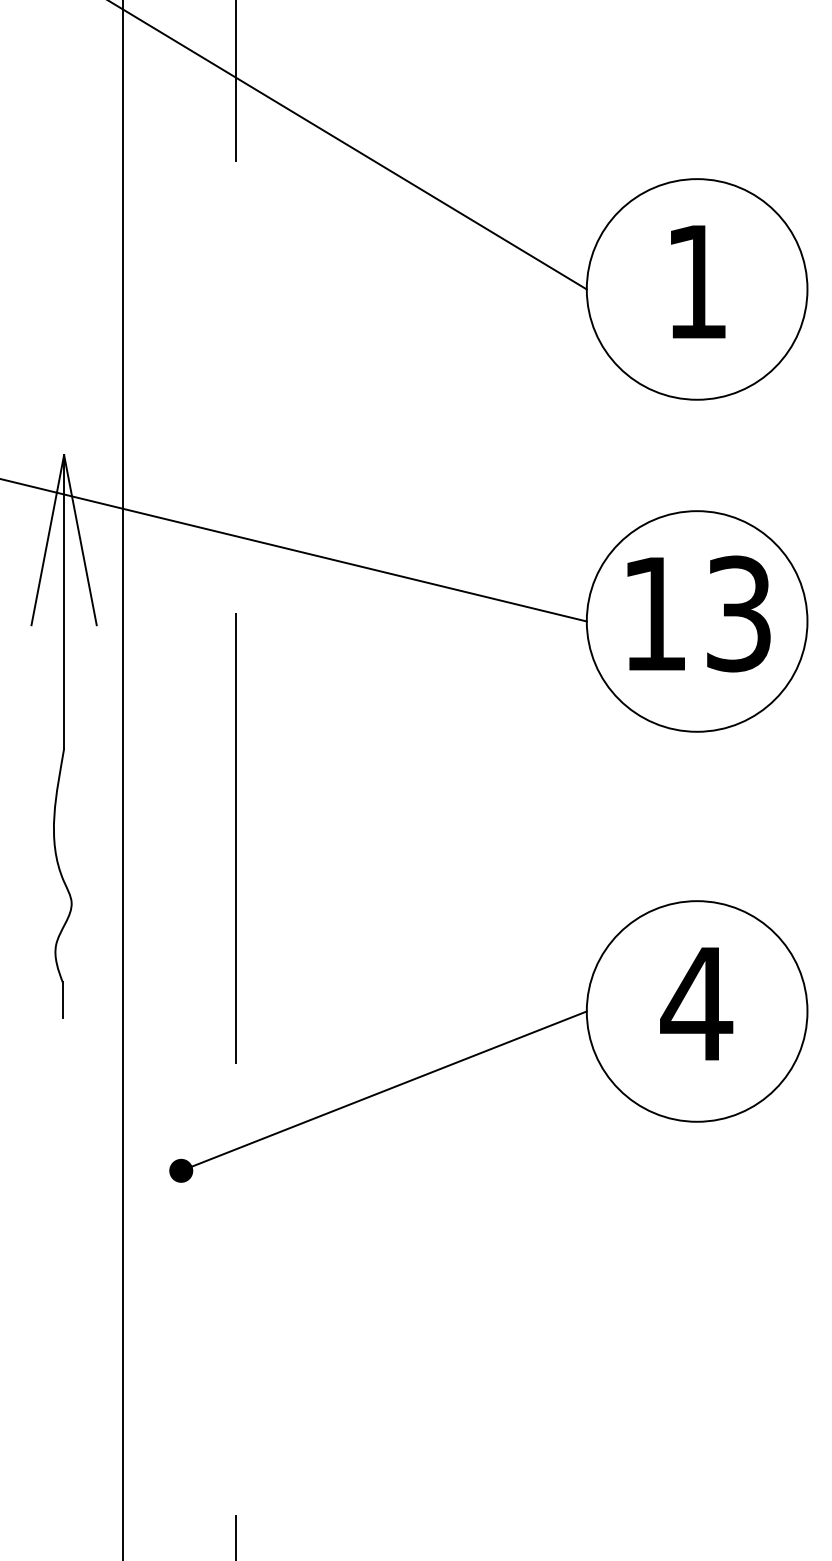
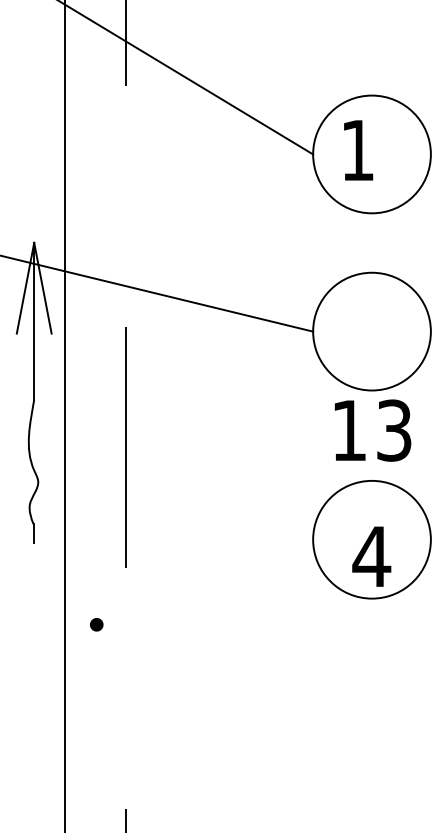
text: (698, 282) -> (358, 150), moved
text: (698, 613) -> (372, 430), moved
text: (696, 1003) -> (371, 556), moved
line: (383, 1089) -> (204, 581), removed

